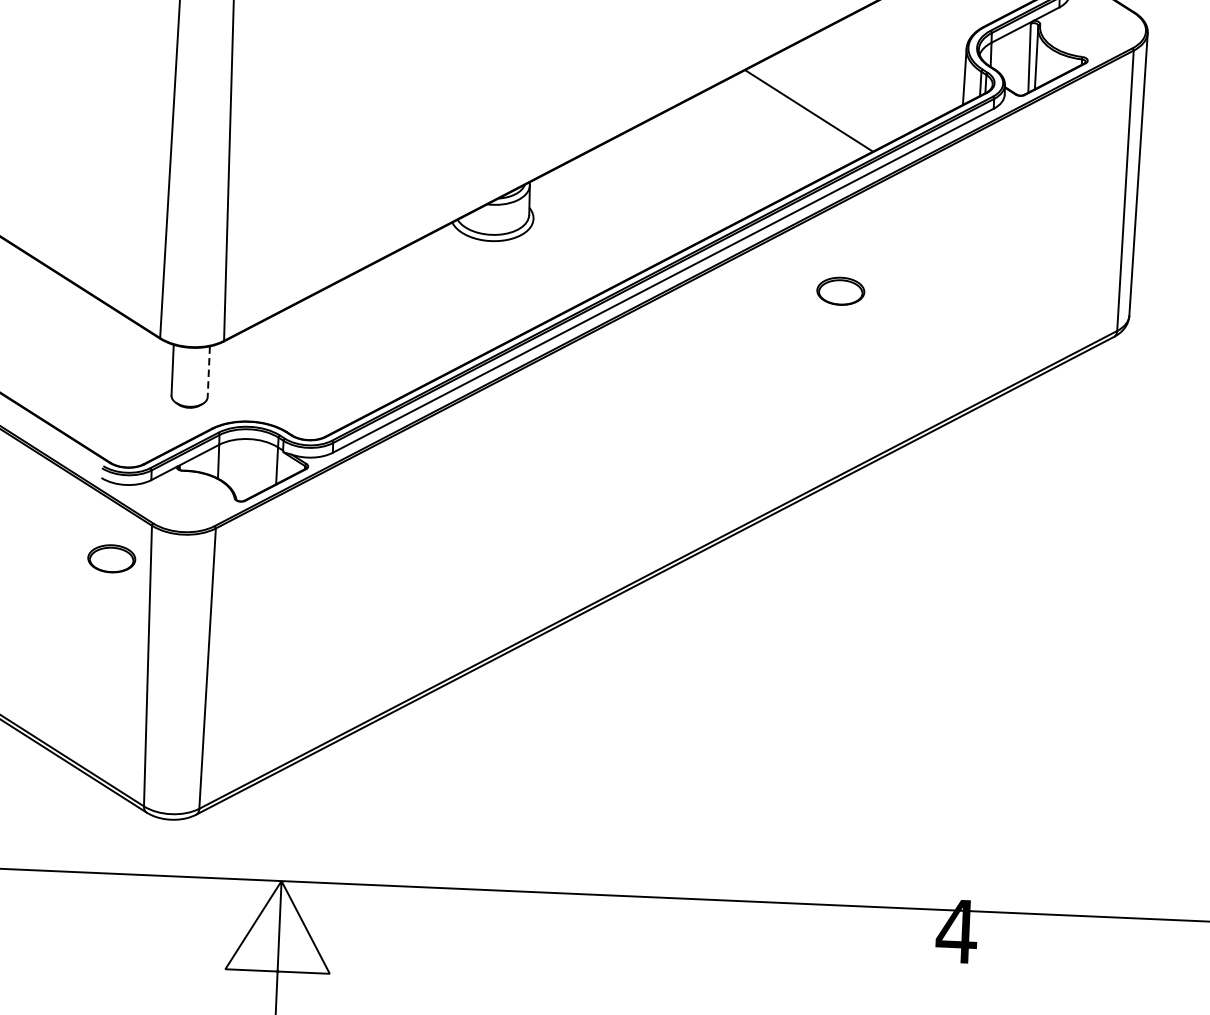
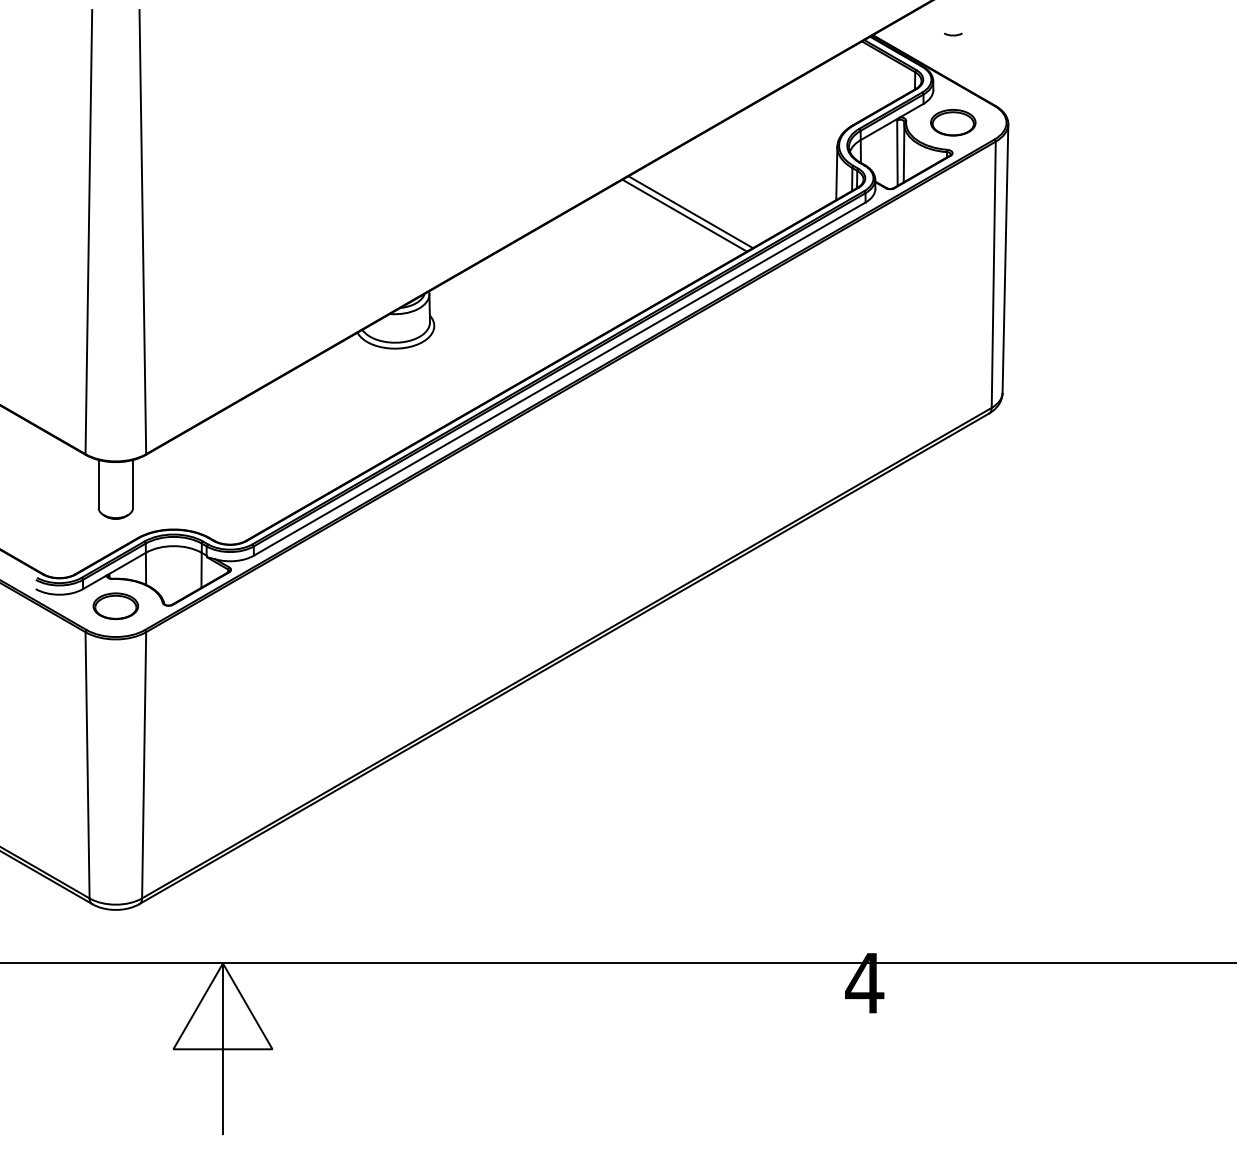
line: (802, 114) -> (684, 215), added
part: (841, 291) -> (953, 122), moved
line: (209, 372) -> (133, 484), dashed -> solid
part: (111, 557) -> (115, 605), moved

